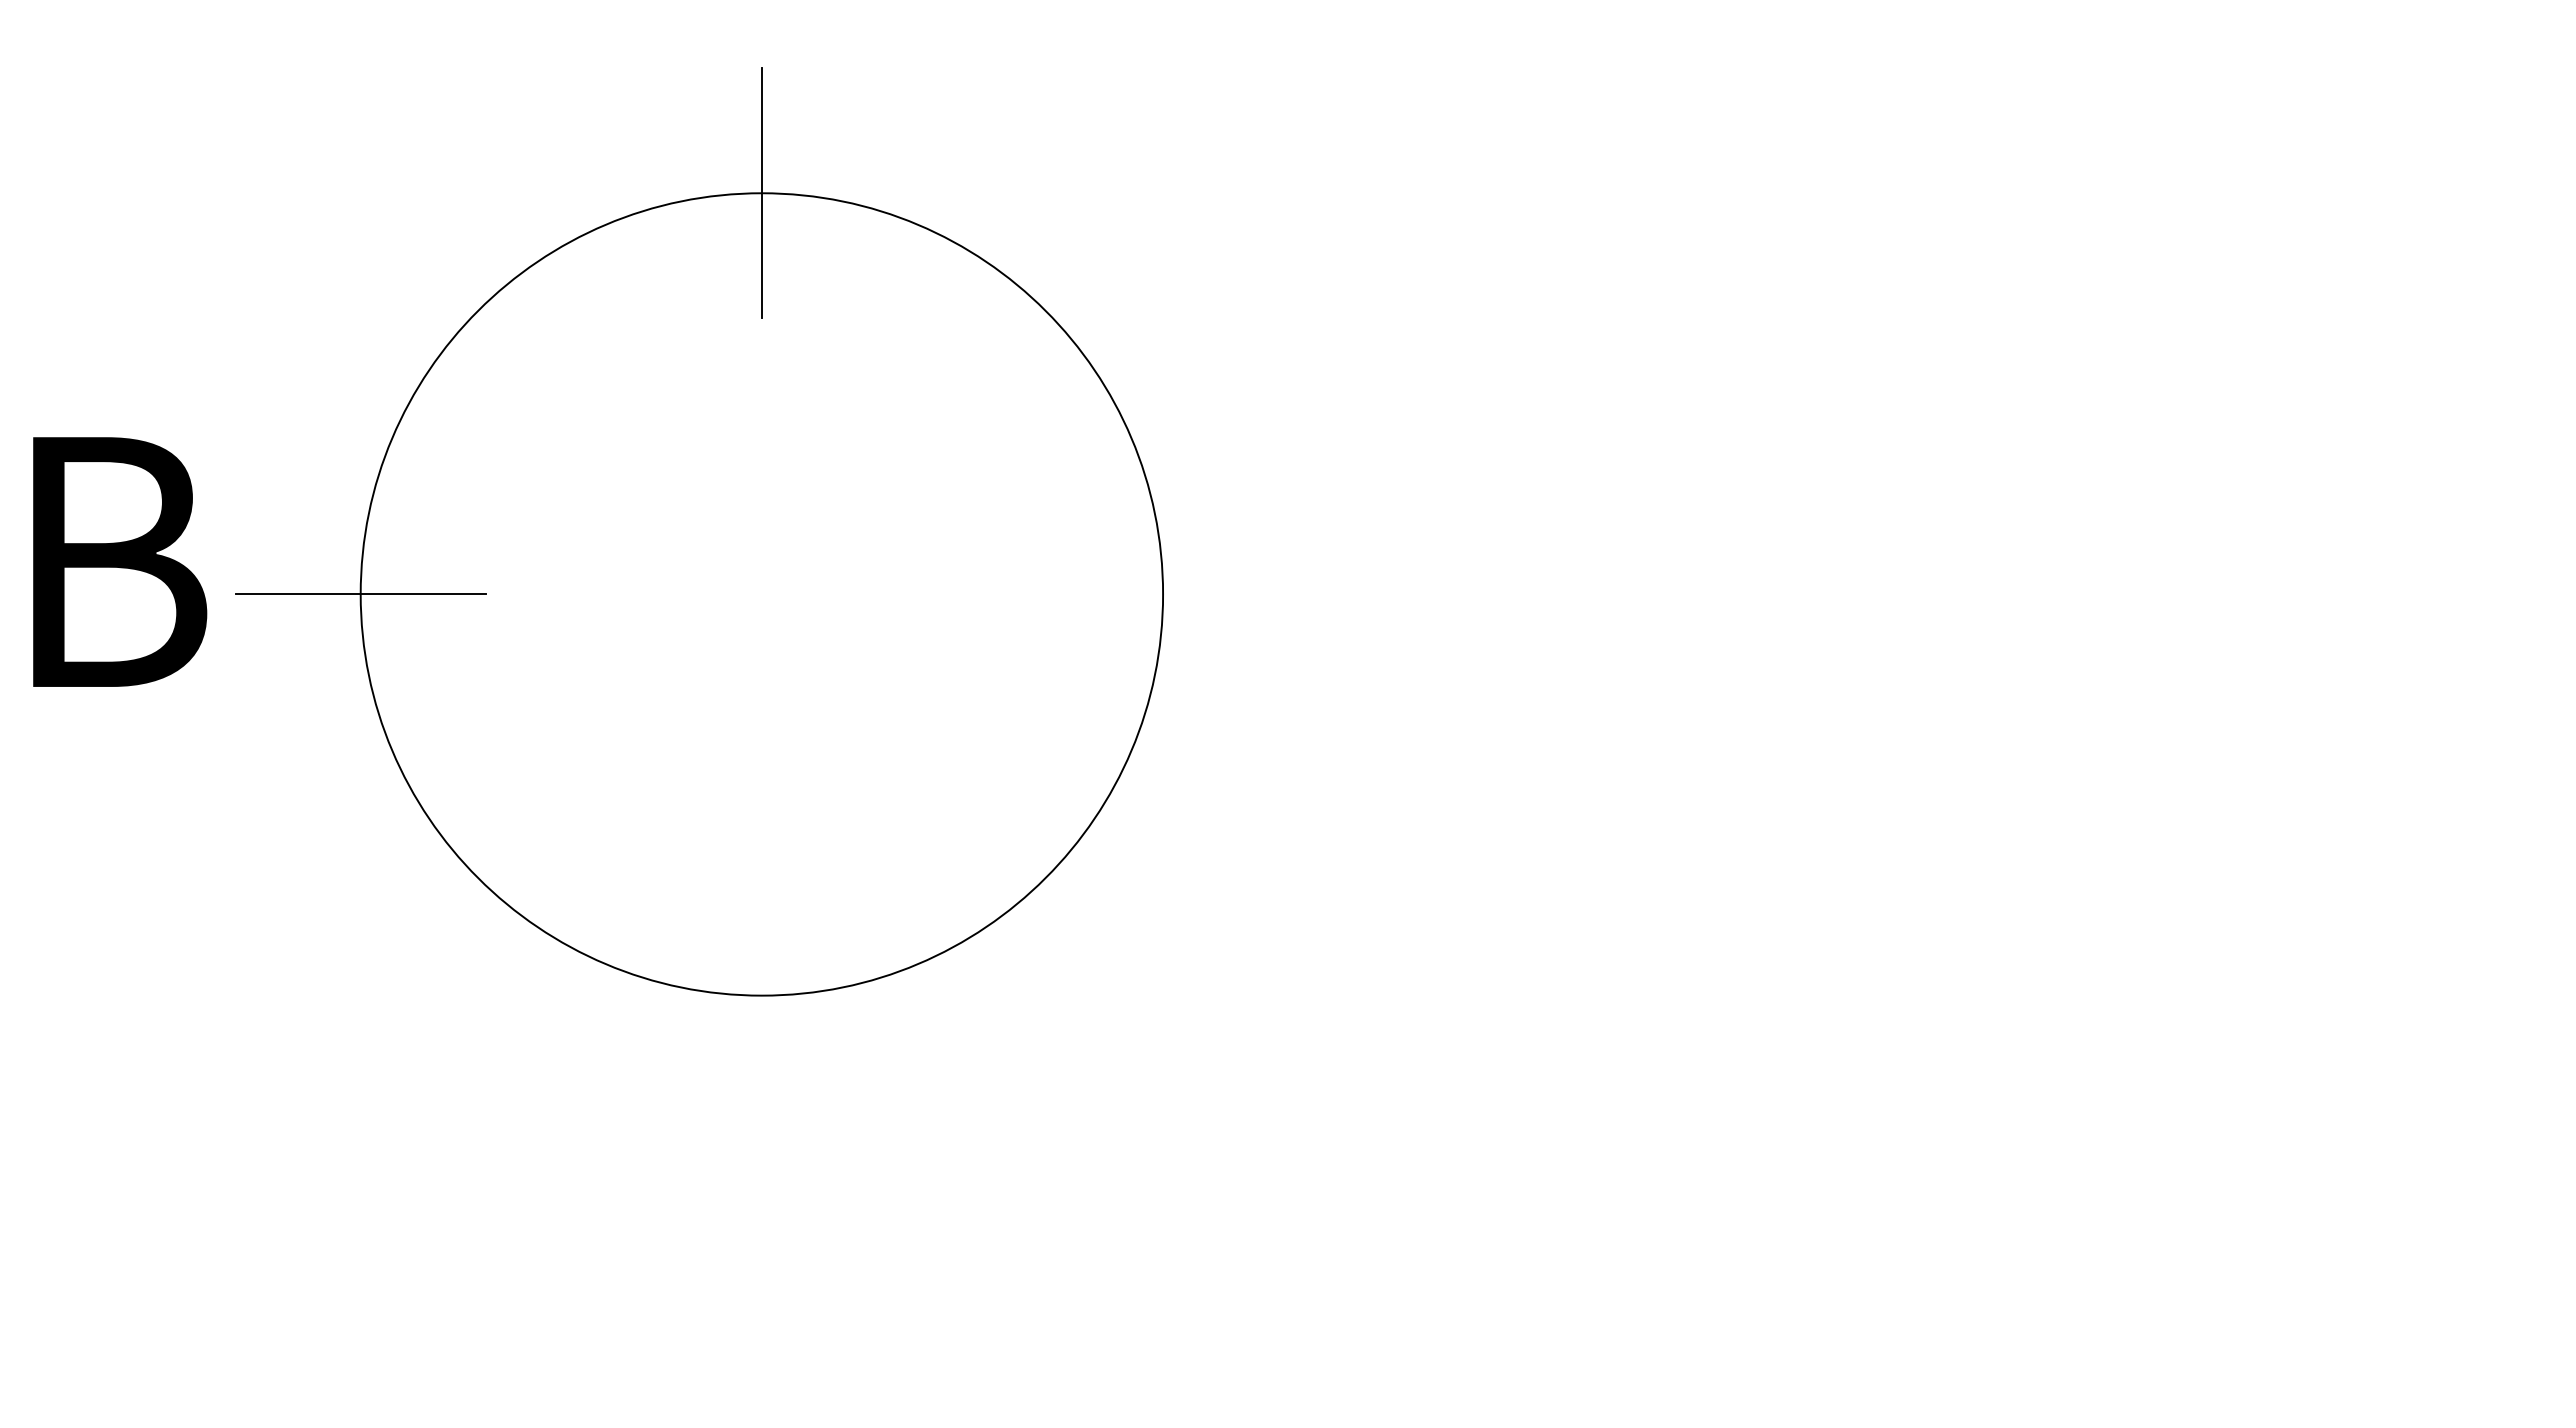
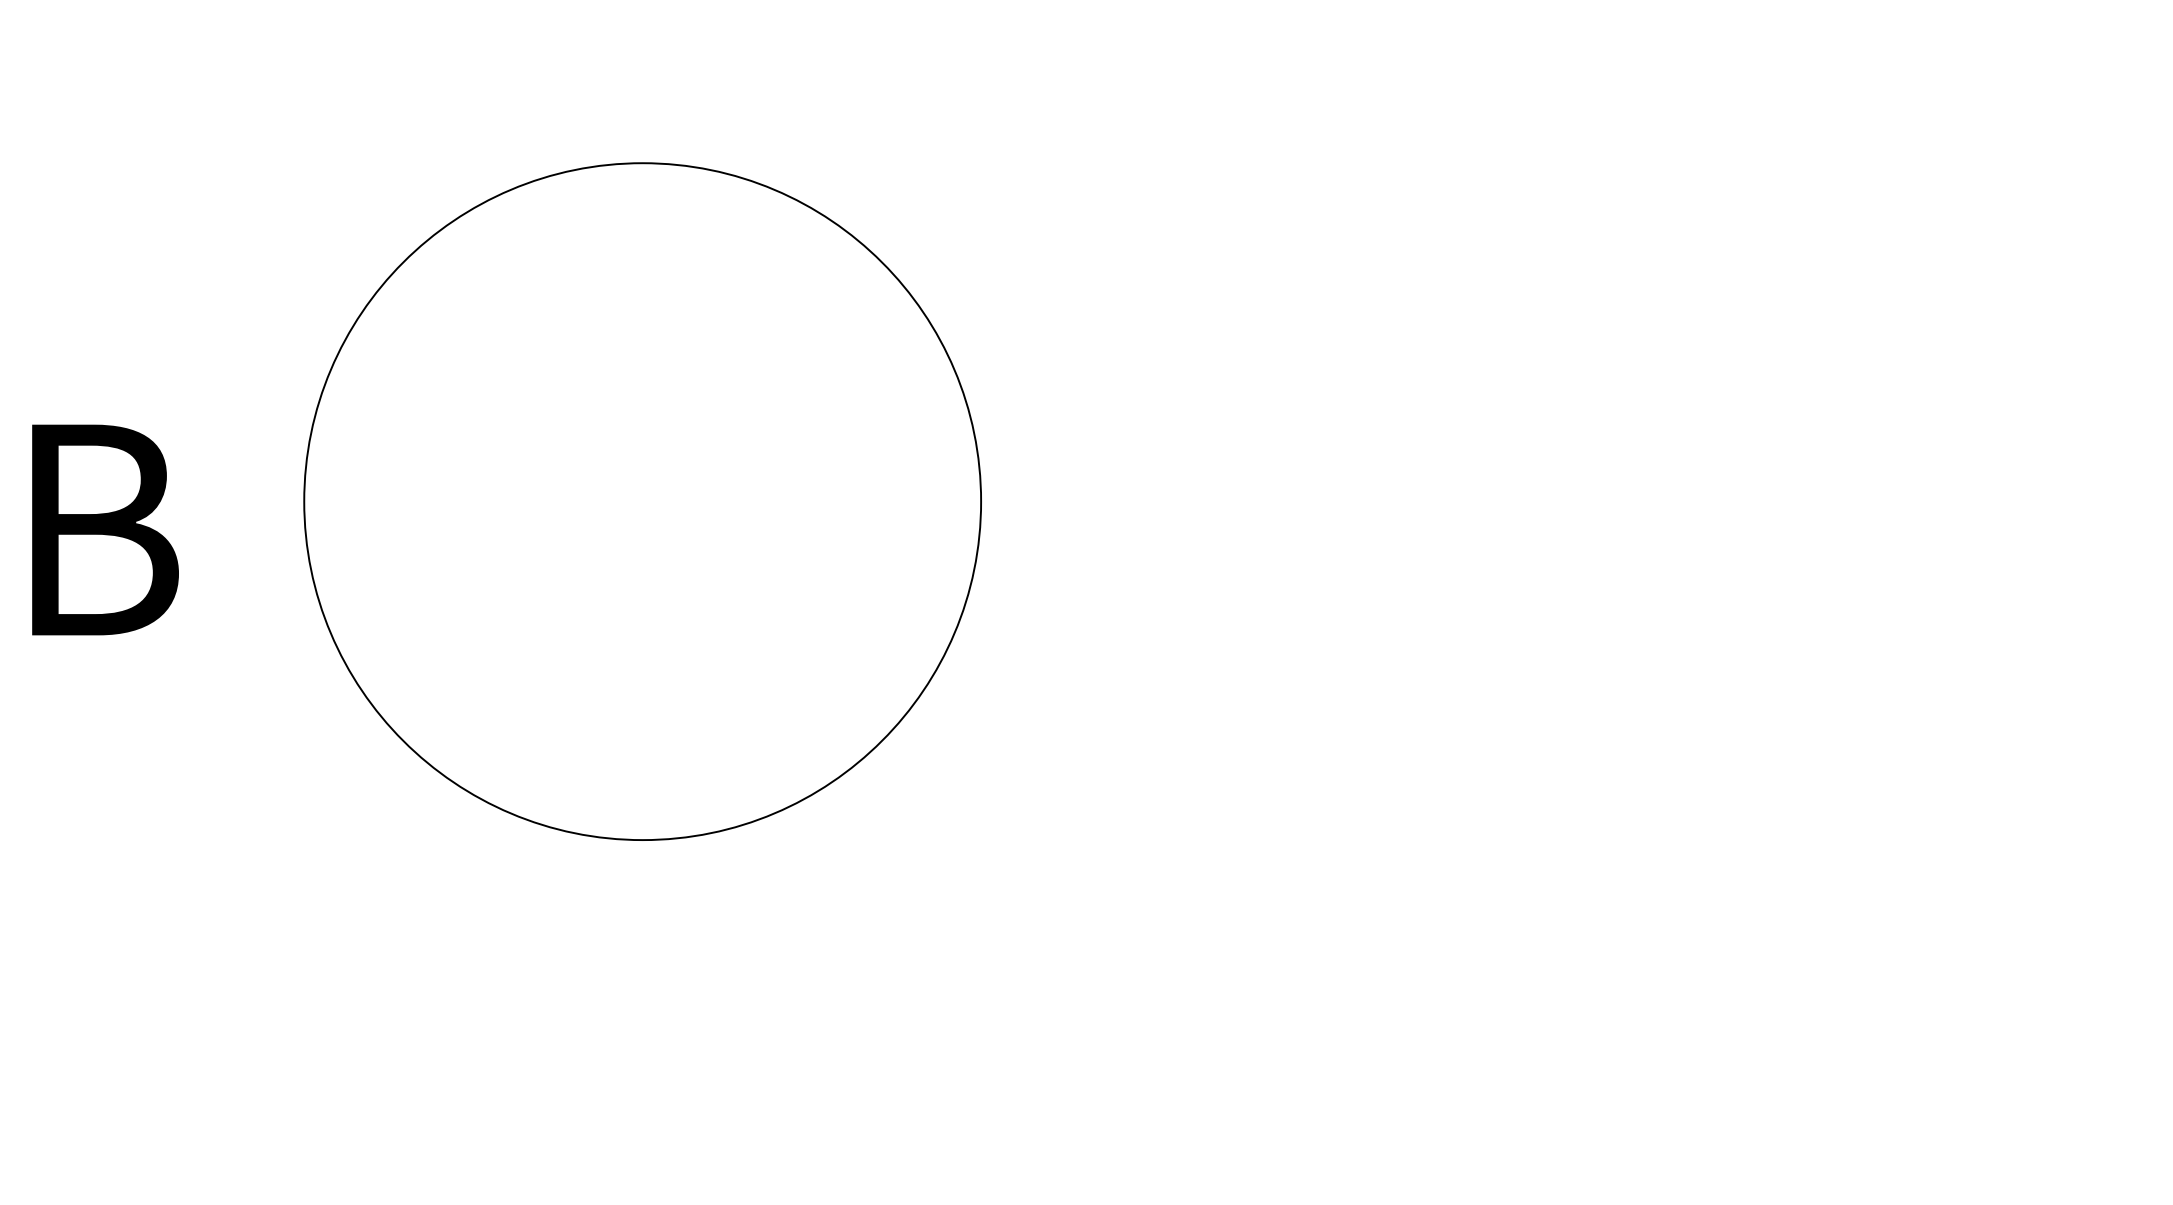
line: (761, 193) -> (642, 163), removed
text: (120, 561) -> (105, 529), moved
line: (360, 594) -> (304, 501), removed

